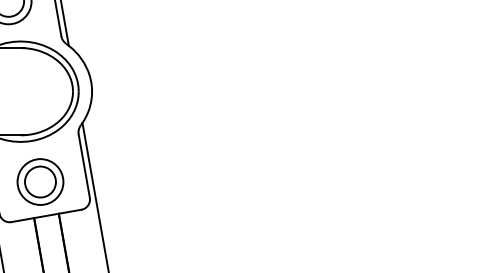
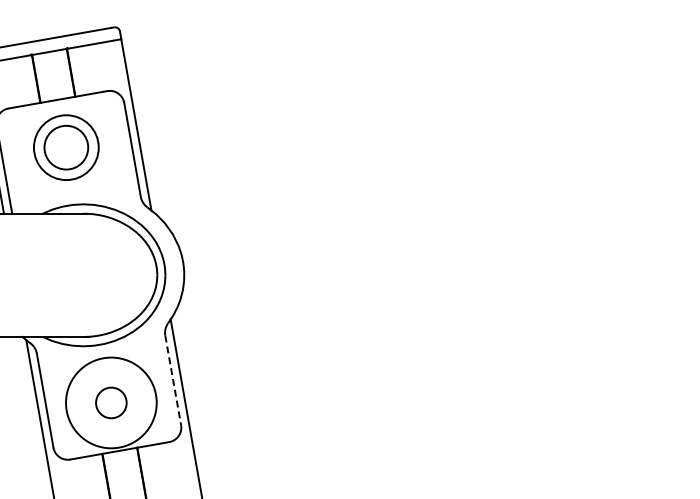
line: (84, 166) -> (173, 380), solid -> dashed
circle: (39, 181) -> (110, 402), size x1.4
circle: (40, 181) -> (111, 402), size x0.7

